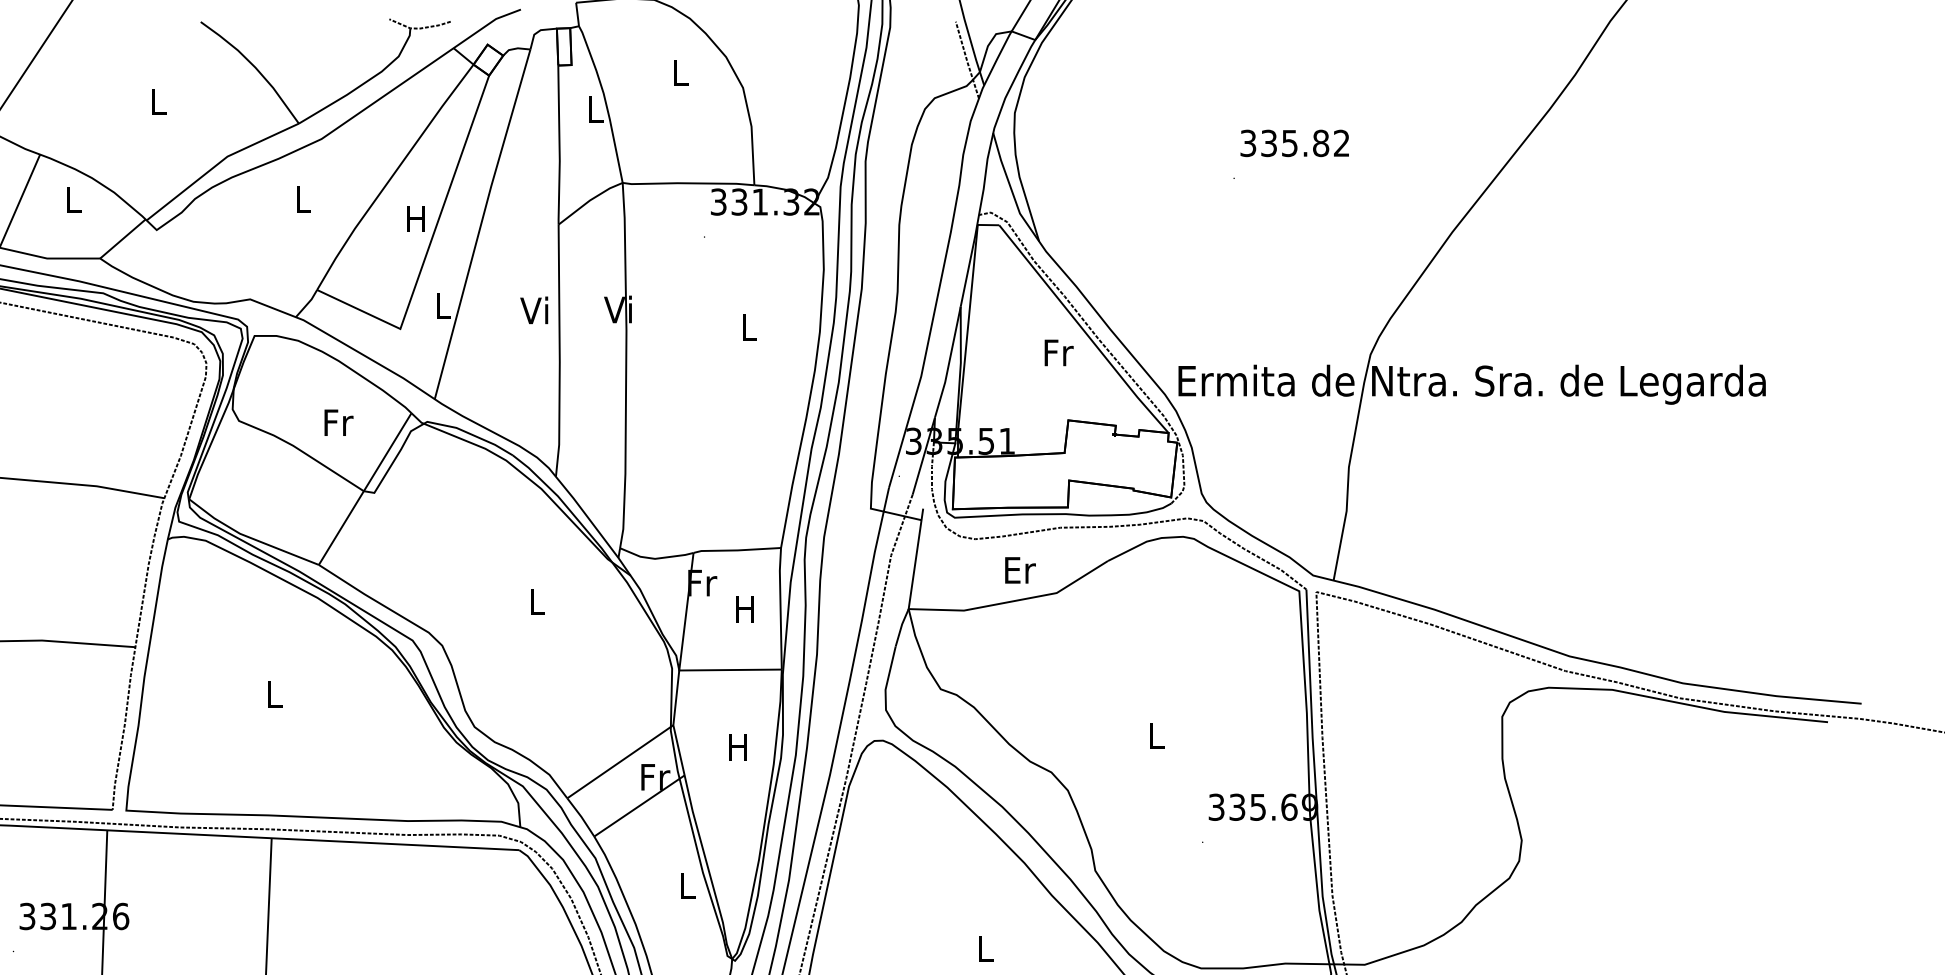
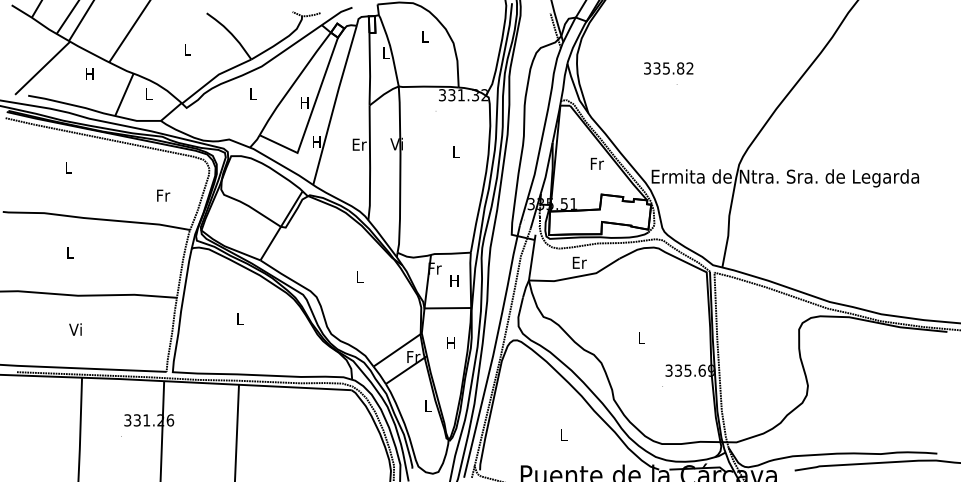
text: (1294, 143) -> (668, 68), moved
text: (441, 303) -> (316, 141), L -> H
text: (536, 310) -> (359, 144), Vi -> Er
text: (338, 422) -> (163, 195), moved

